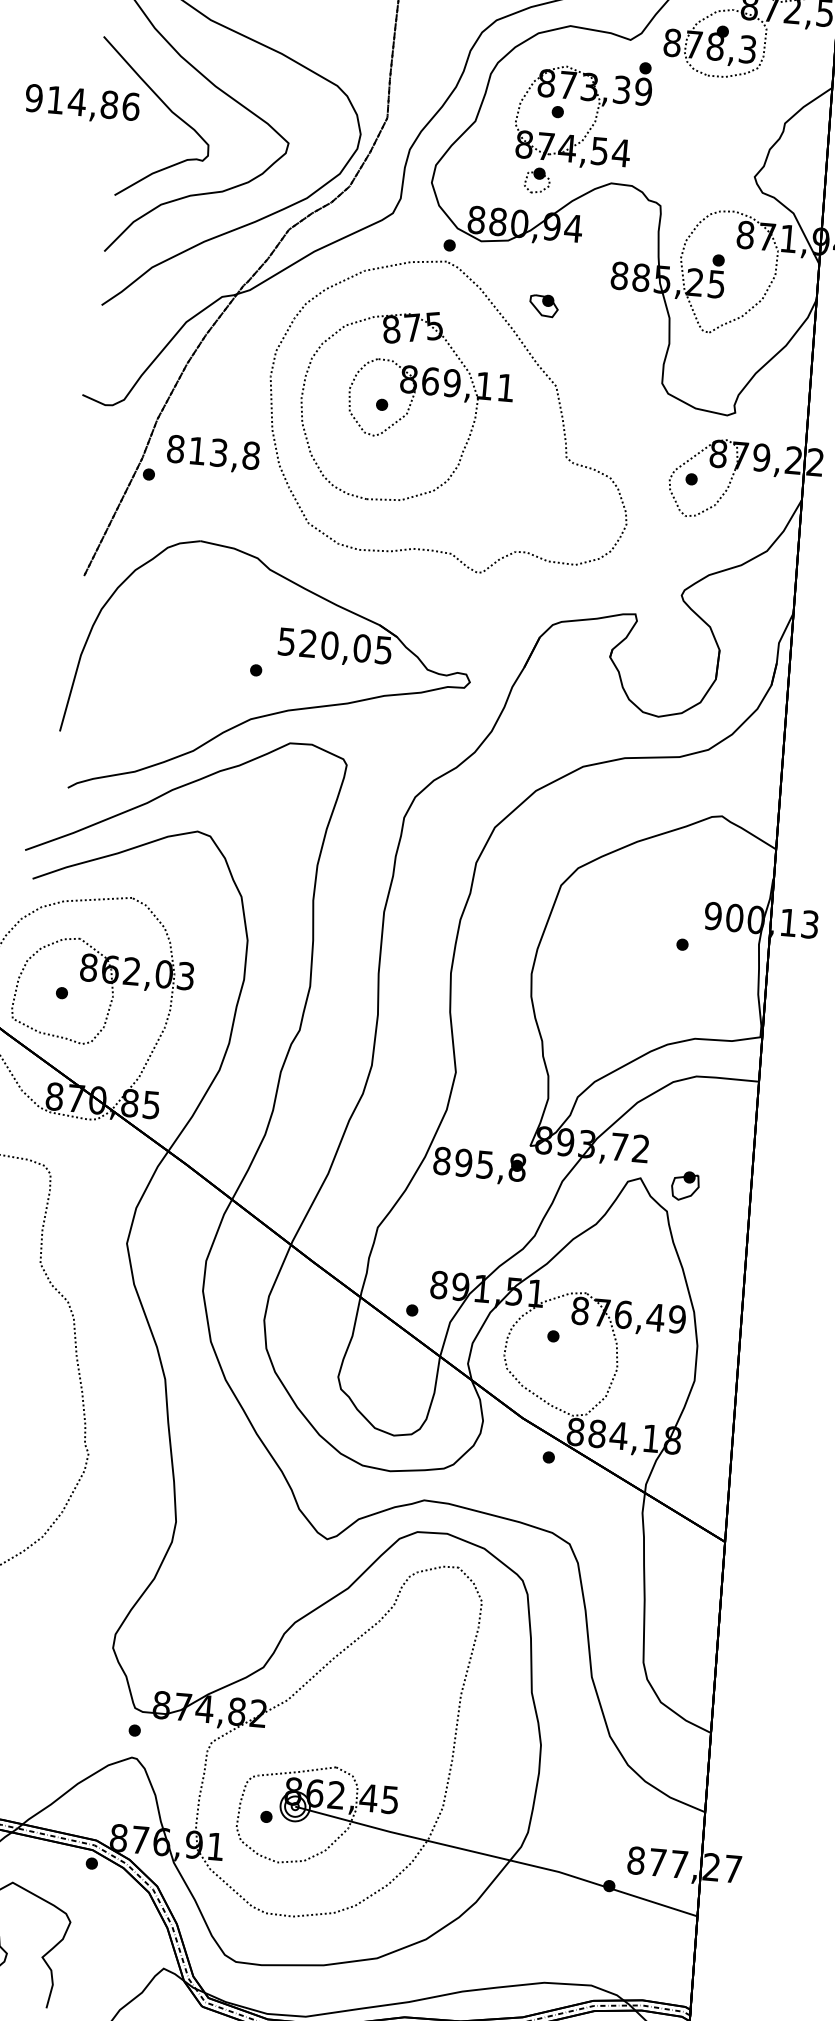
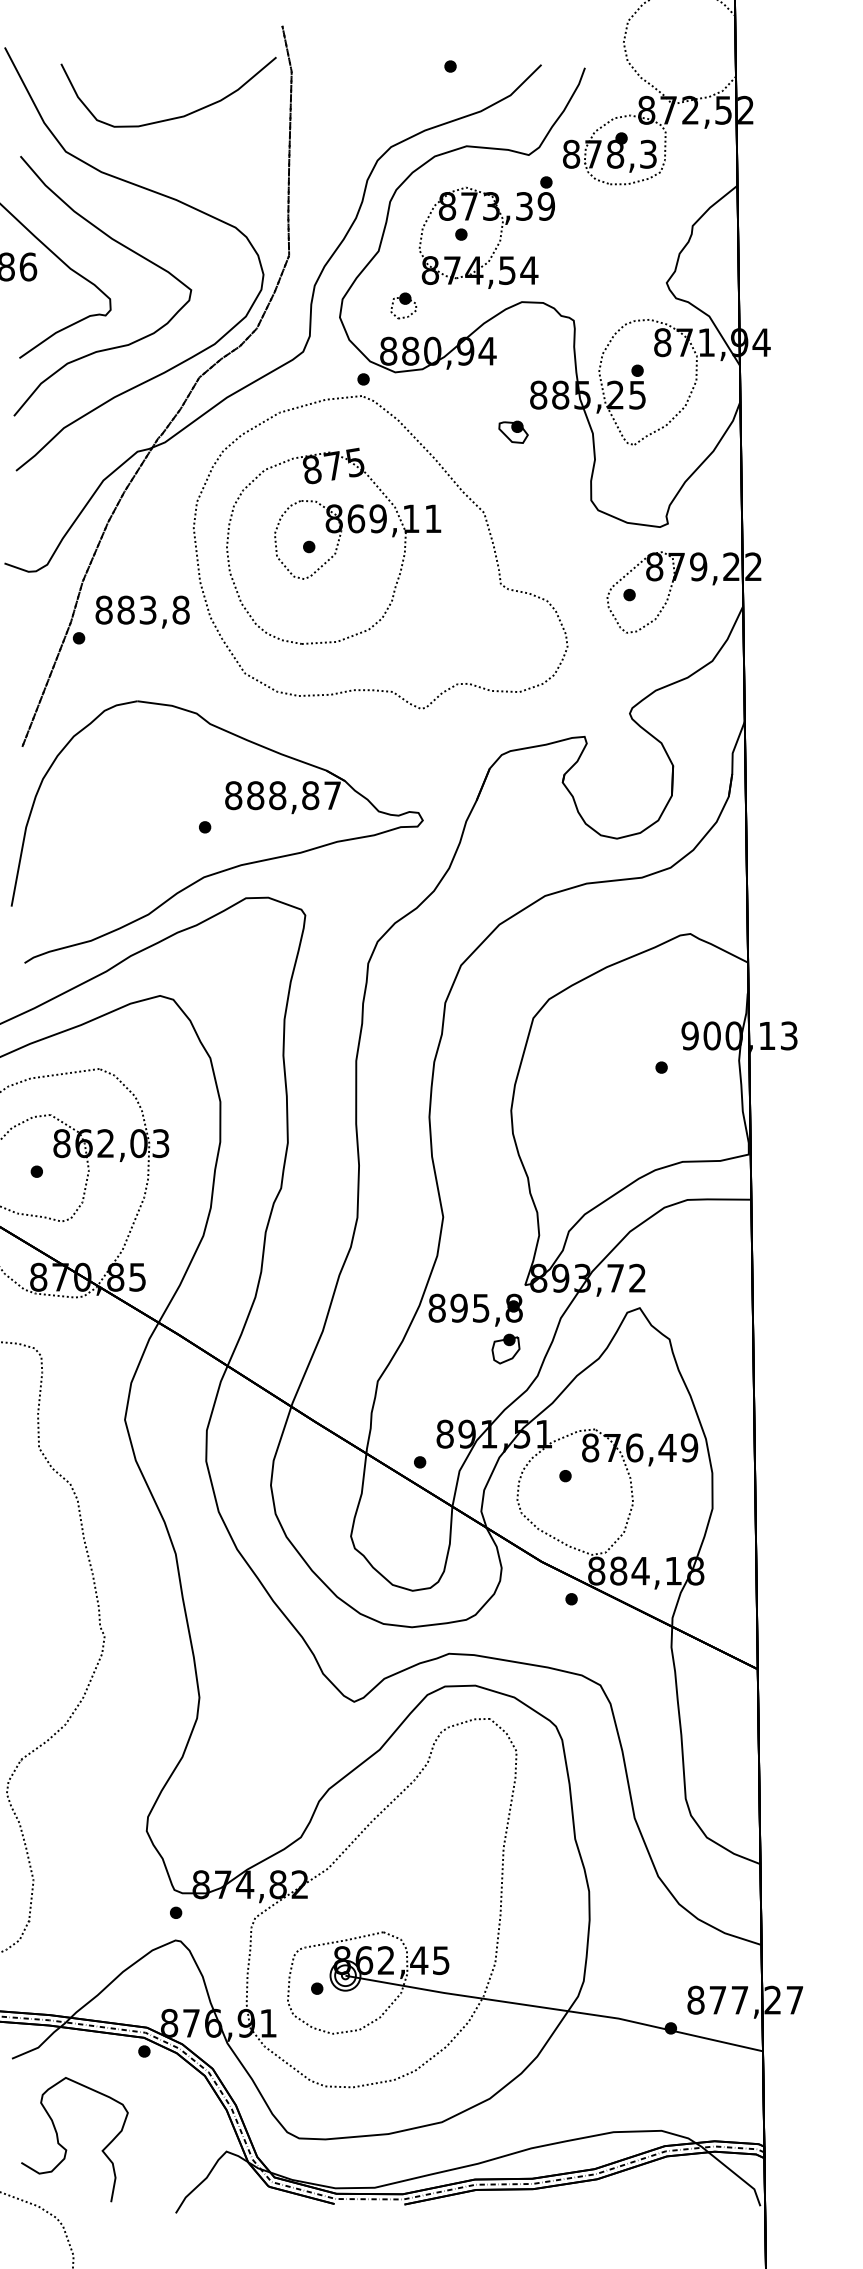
part: (537, 180) -> (403, 305), moved
part: (544, 305) -> (513, 431), moved
text: (196, 450) -> (125, 609), 813,8 -> 883,8
text: (334, 645) -> (282, 795), 520,05 -> 888,87
part: (684, 1185) -> (505, 1348), moved

